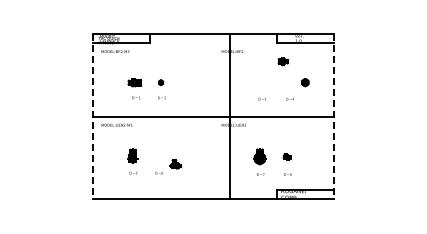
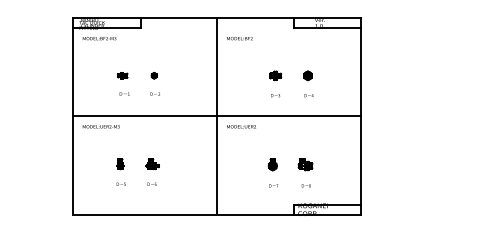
part: (282, 61) -> (274, 75), moved
part: (134, 82) -> (122, 75), size x0.62
part: (305, 82) -> (308, 75), moved
line: (229, 116) -> (217, 116), moved
line: (93, 117) -> (73, 117), dashed -> solid
line: (333, 117) -> (360, 117), dashed -> solid
part: (132, 156) -> (120, 164), size x0.62
part: (259, 156) -> (272, 164), size x0.62
part: (286, 156) -> (304, 164), size x1.67
part: (175, 164) -> (152, 164), moved

